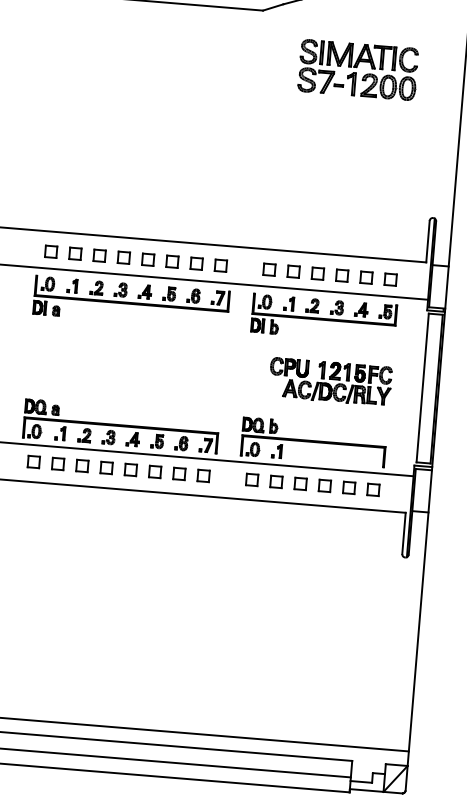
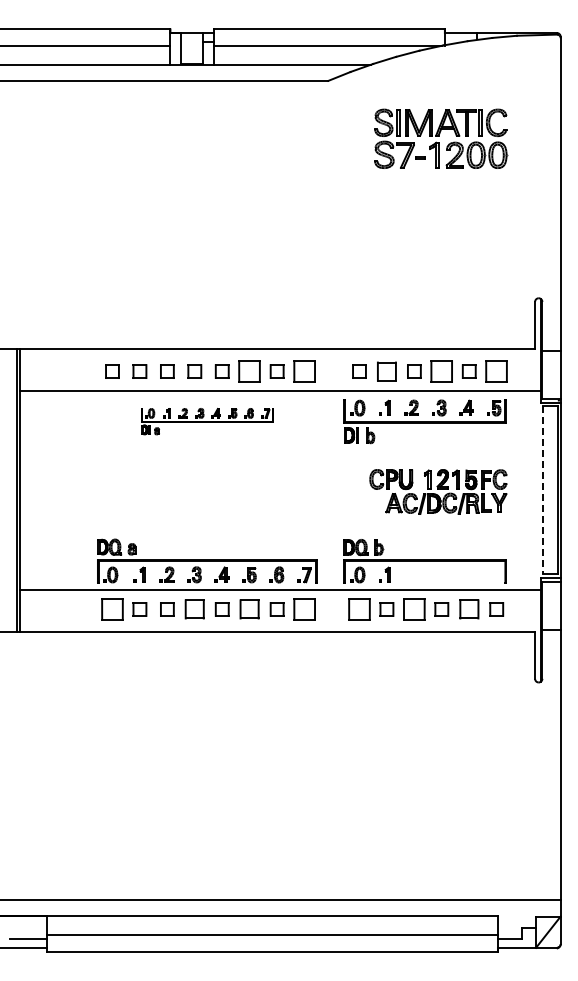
part: (172, 261) -> (249, 371), size x1.6
part: (220, 265) -> (304, 371), size x1.6
part: (293, 271) -> (386, 371), size x1.4
part: (341, 275) -> (441, 371), size x1.6
part: (390, 279) -> (496, 371), size x1.6
part: (131, 302) -> (207, 421), size x0.6
line: (422, 388) -> (542, 490), solid -> dashed
part: (33, 462) -> (112, 609), size x1.6
part: (106, 468) -> (194, 609), size x1.4
part: (154, 472) -> (249, 609), size x1.4
part: (203, 476) -> (304, 609), size x1.6
part: (252, 480) -> (359, 609), size x1.6
part: (300, 484) -> (414, 609), size x1.6
part: (348, 487) -> (468, 609), size x1.4

